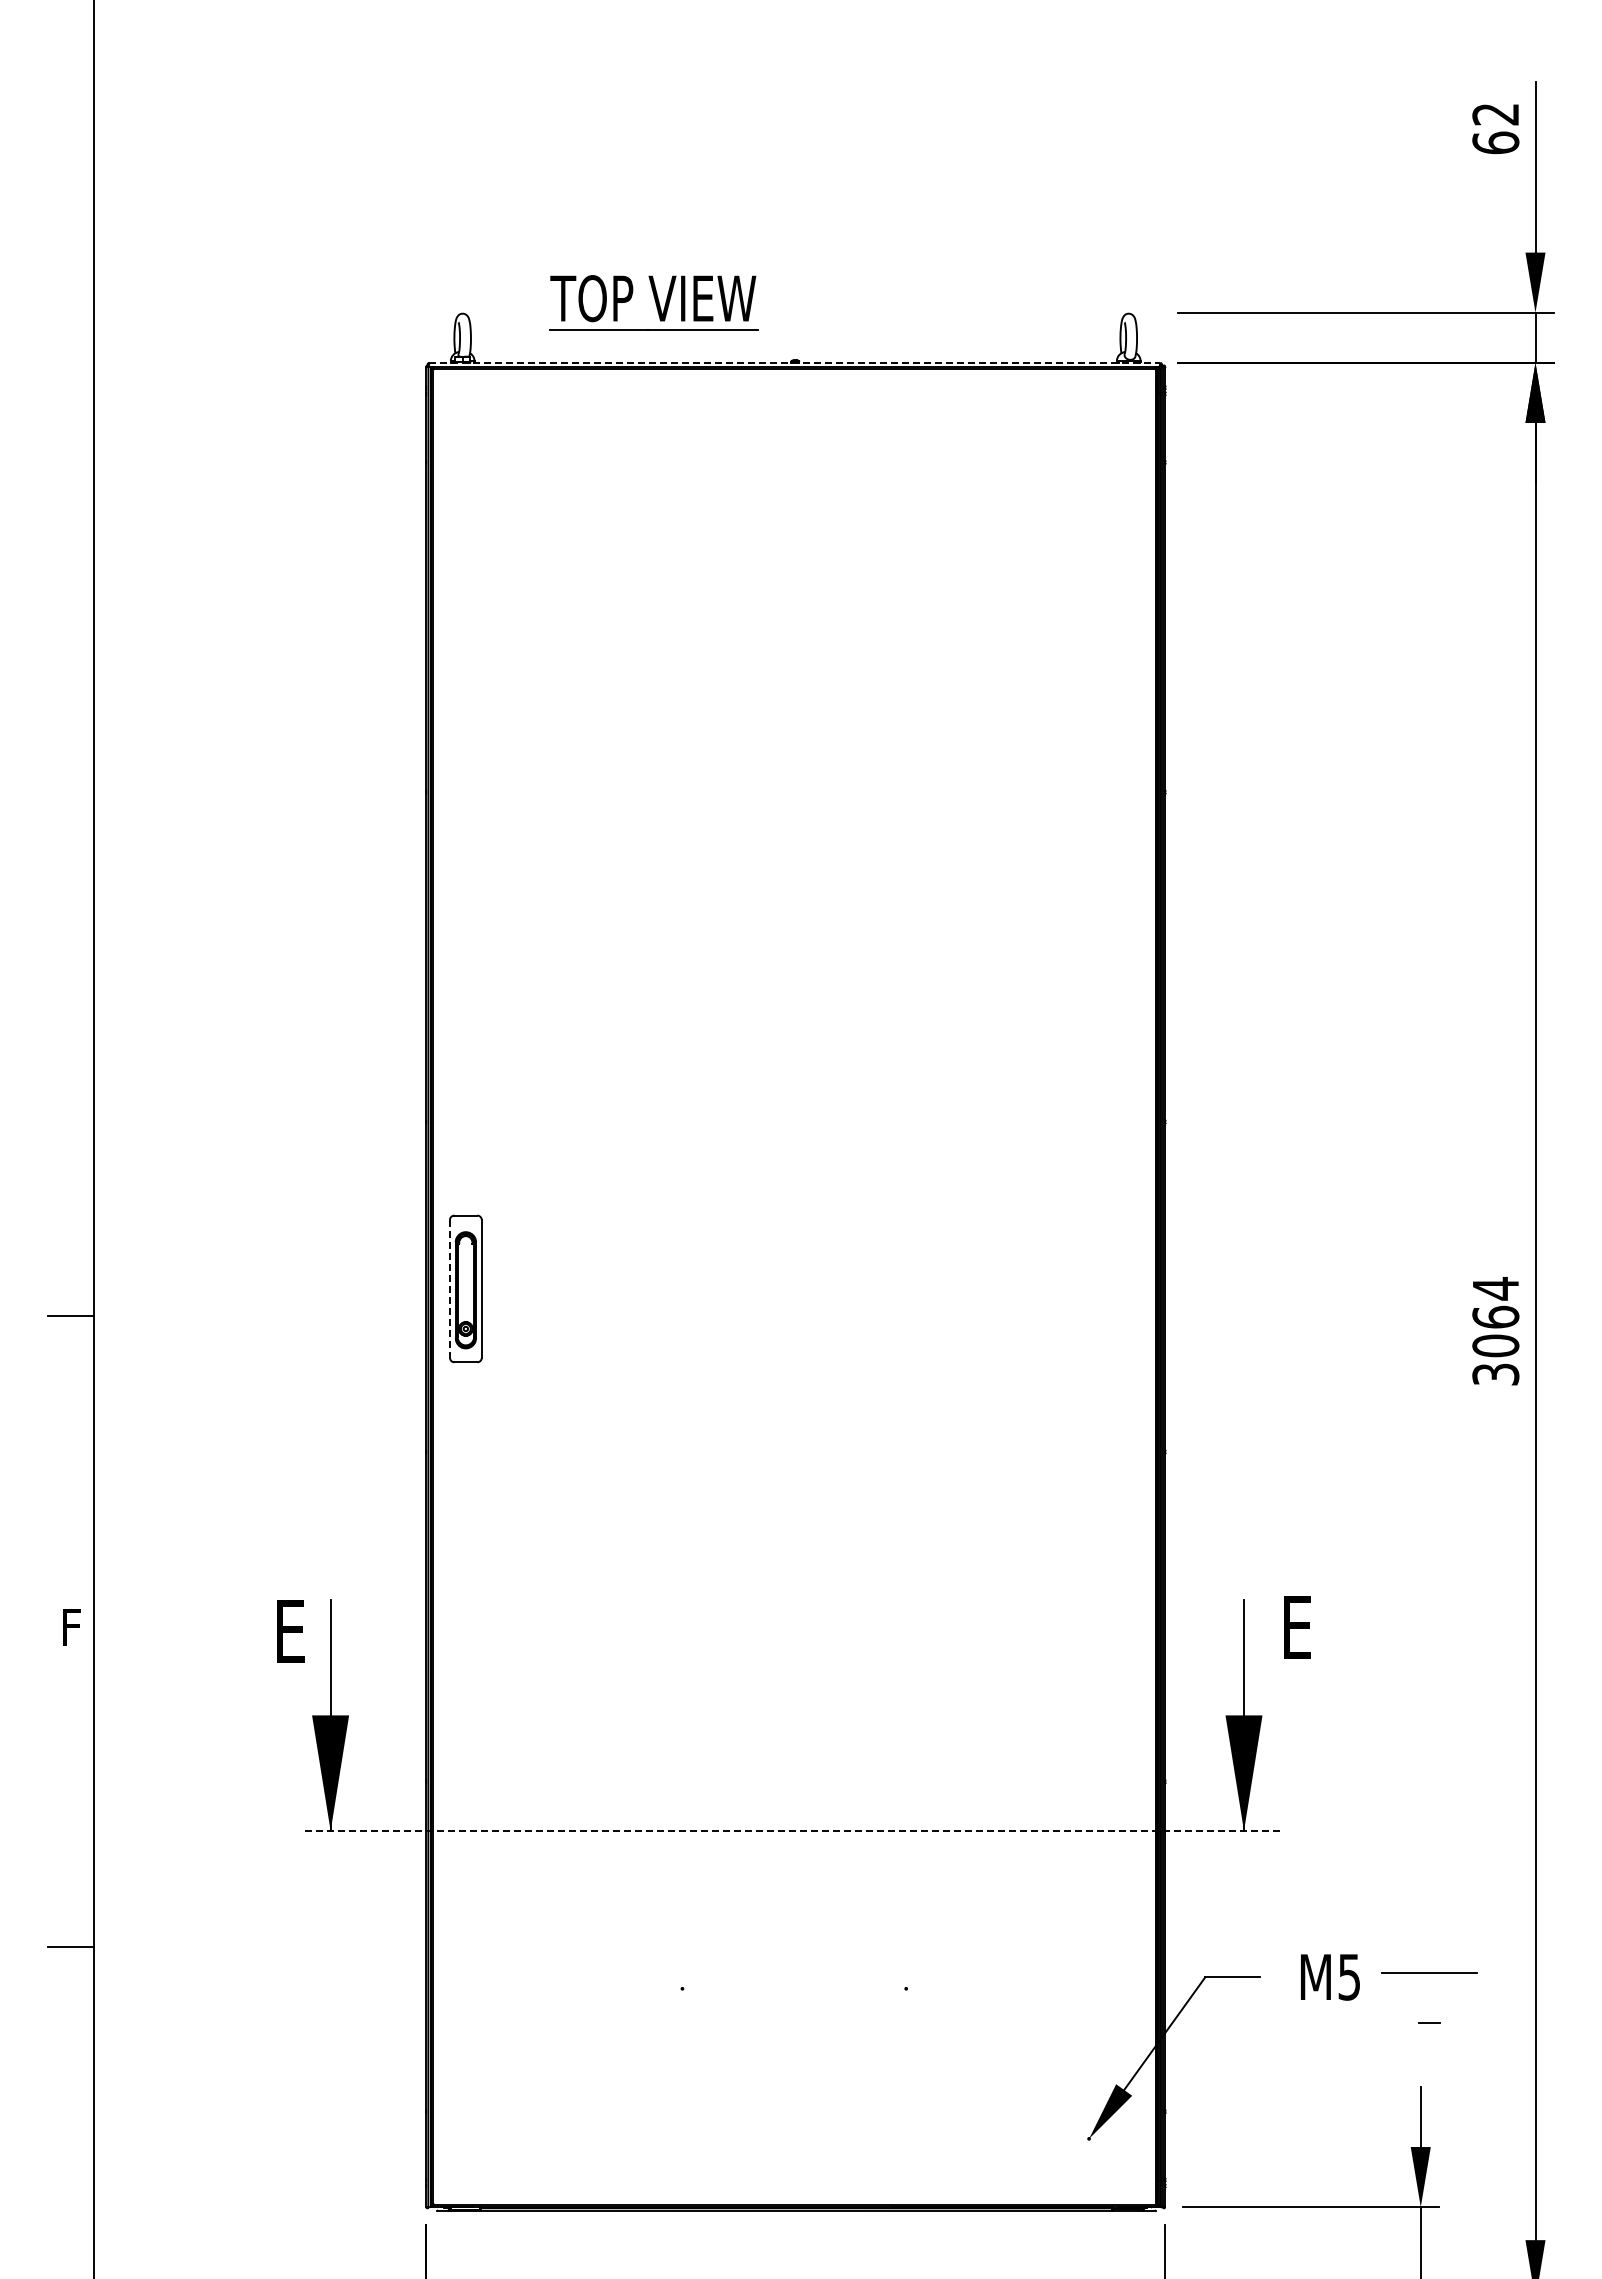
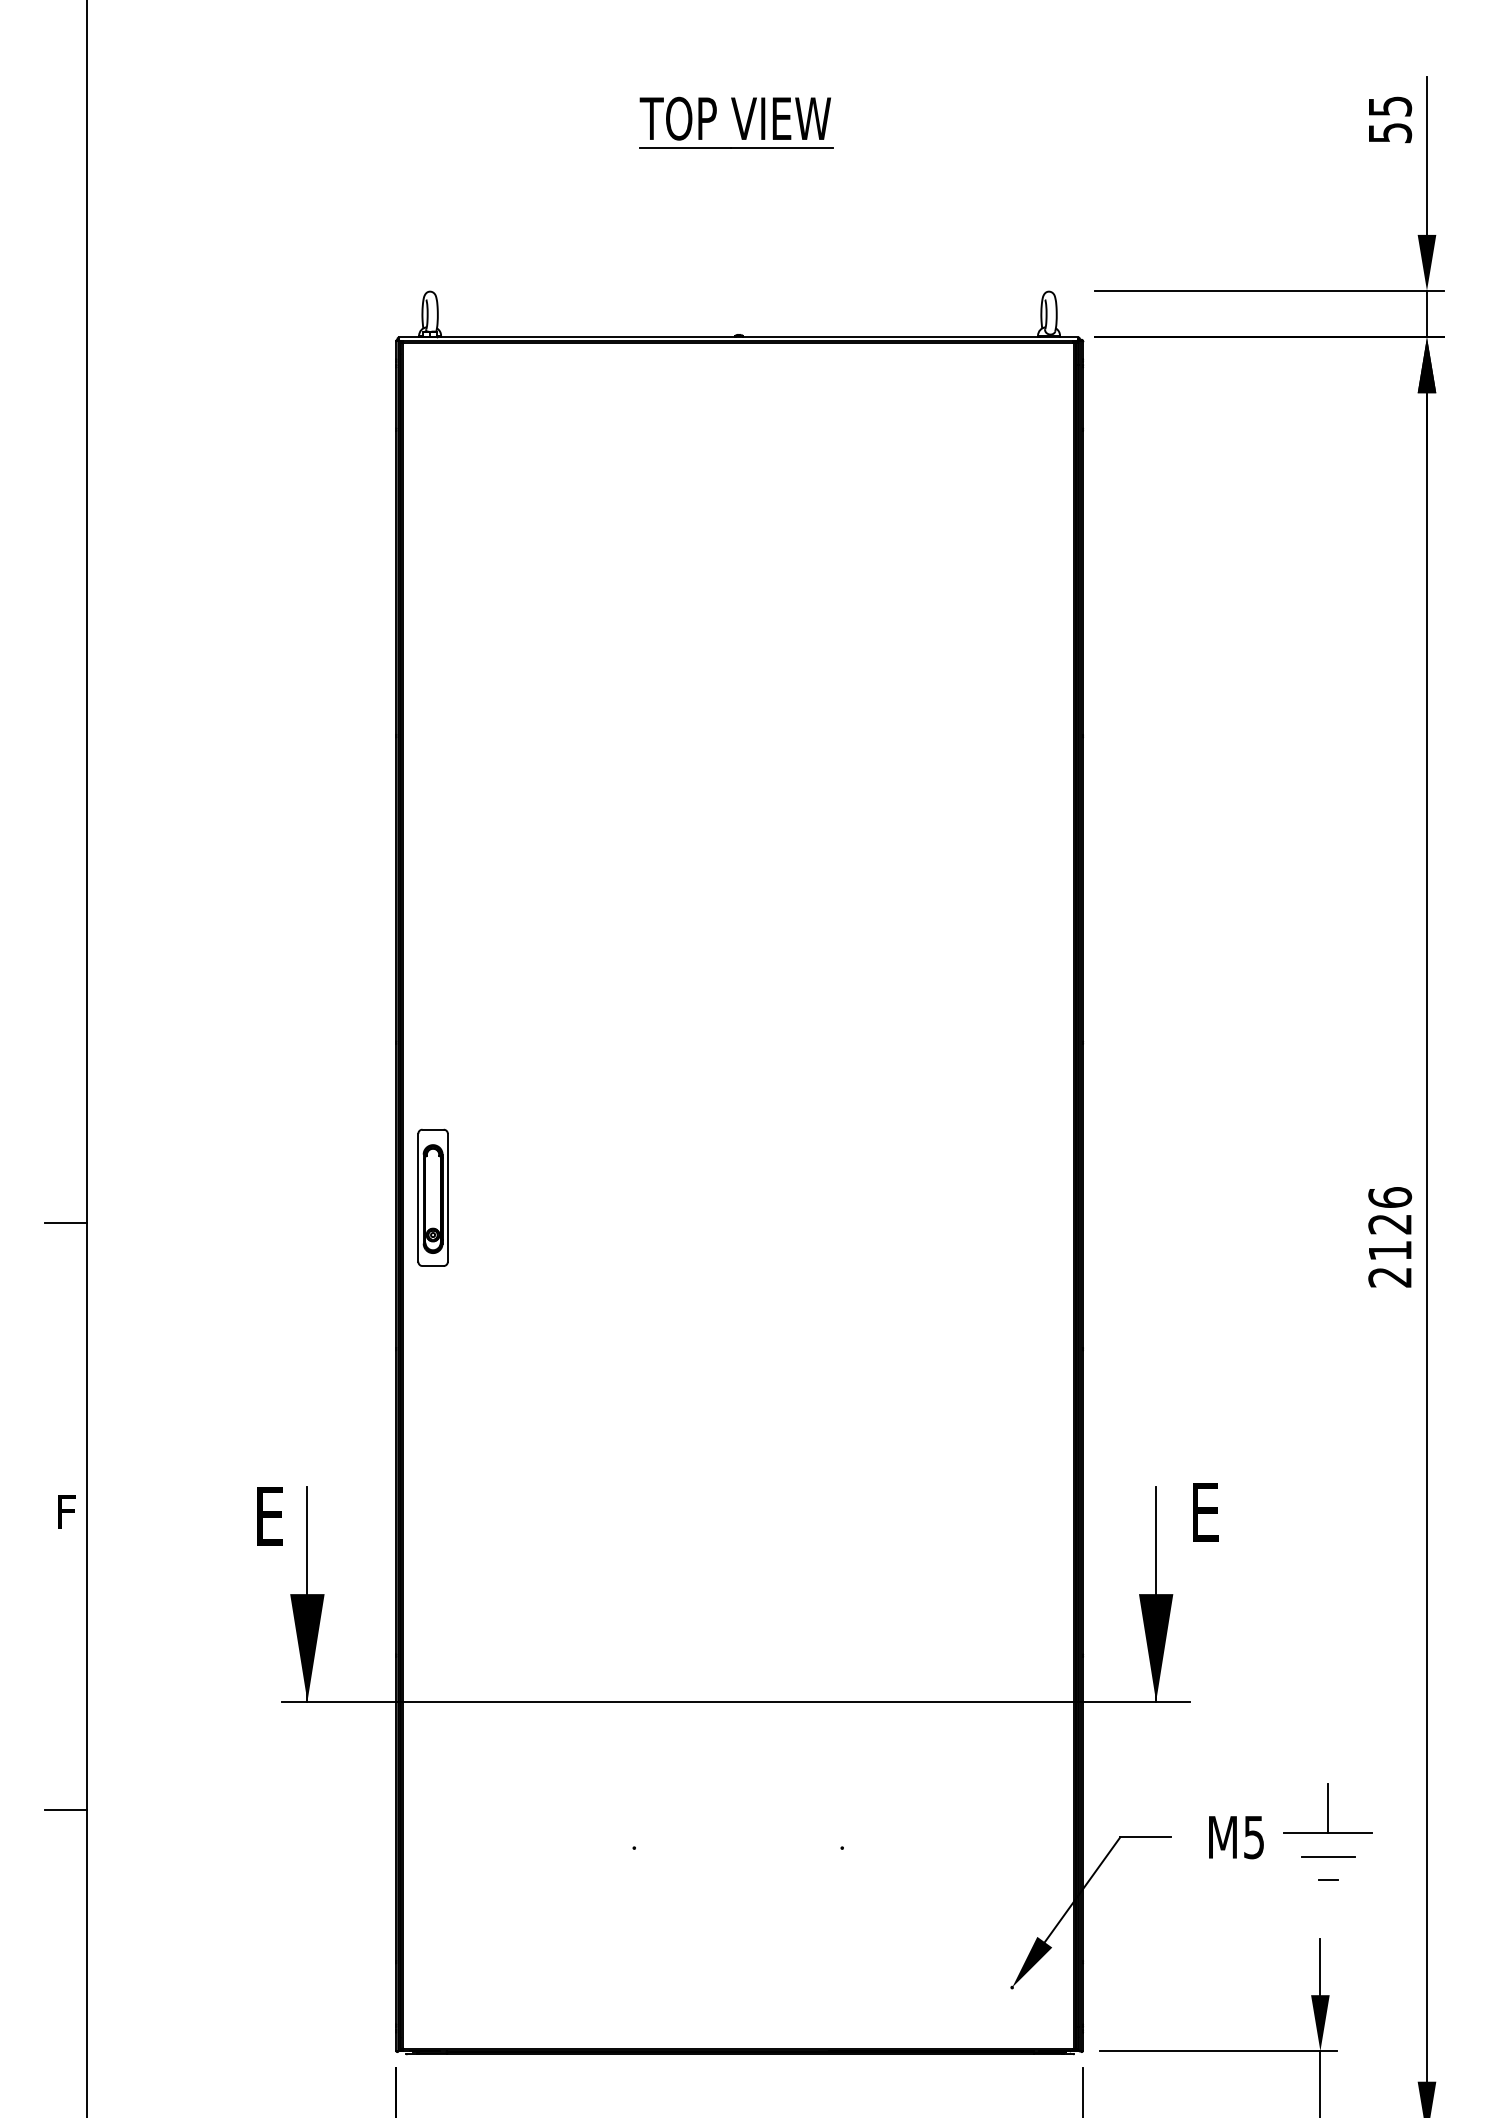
text: (1495, 129) -> (1389, 120), 62 -> 55
part: (653, 302) -> (735, 122), moved
line: (795, 362) -> (739, 337), dashed -> solid
line: (449, 1288) -> (417, 1197), dashed -> solid
text: (1495, 1331) -> (1389, 1237), 3064 -> 2126
line: (791, 1831) -> (735, 1702), dashed -> solid
line: (1429, 1946) -> (1328, 1808), added
line: (1429, 1998) -> (1328, 1857), added

